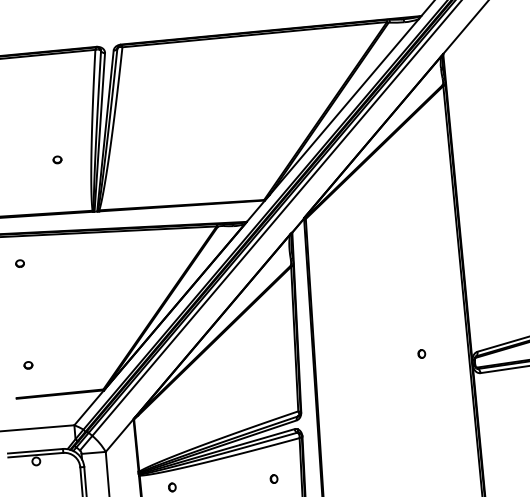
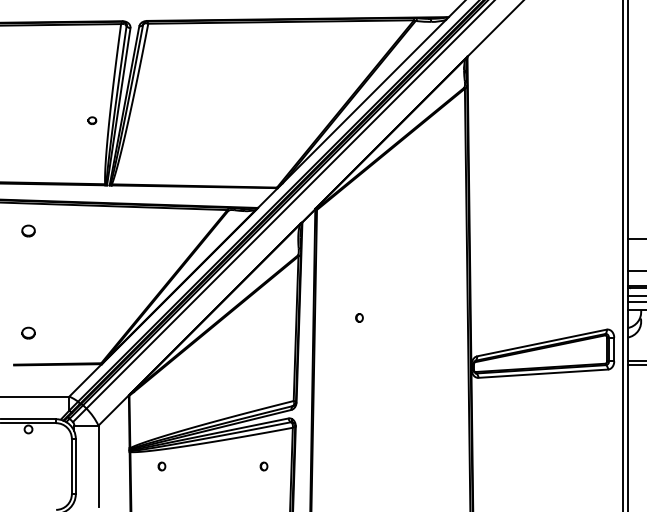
part: (57, 159) -> (92, 120), moved
part: (19, 263) -> (28, 230), size x1.6
part: (421, 353) -> (359, 317), moved
part: (28, 364) -> (28, 332), size x1.6

